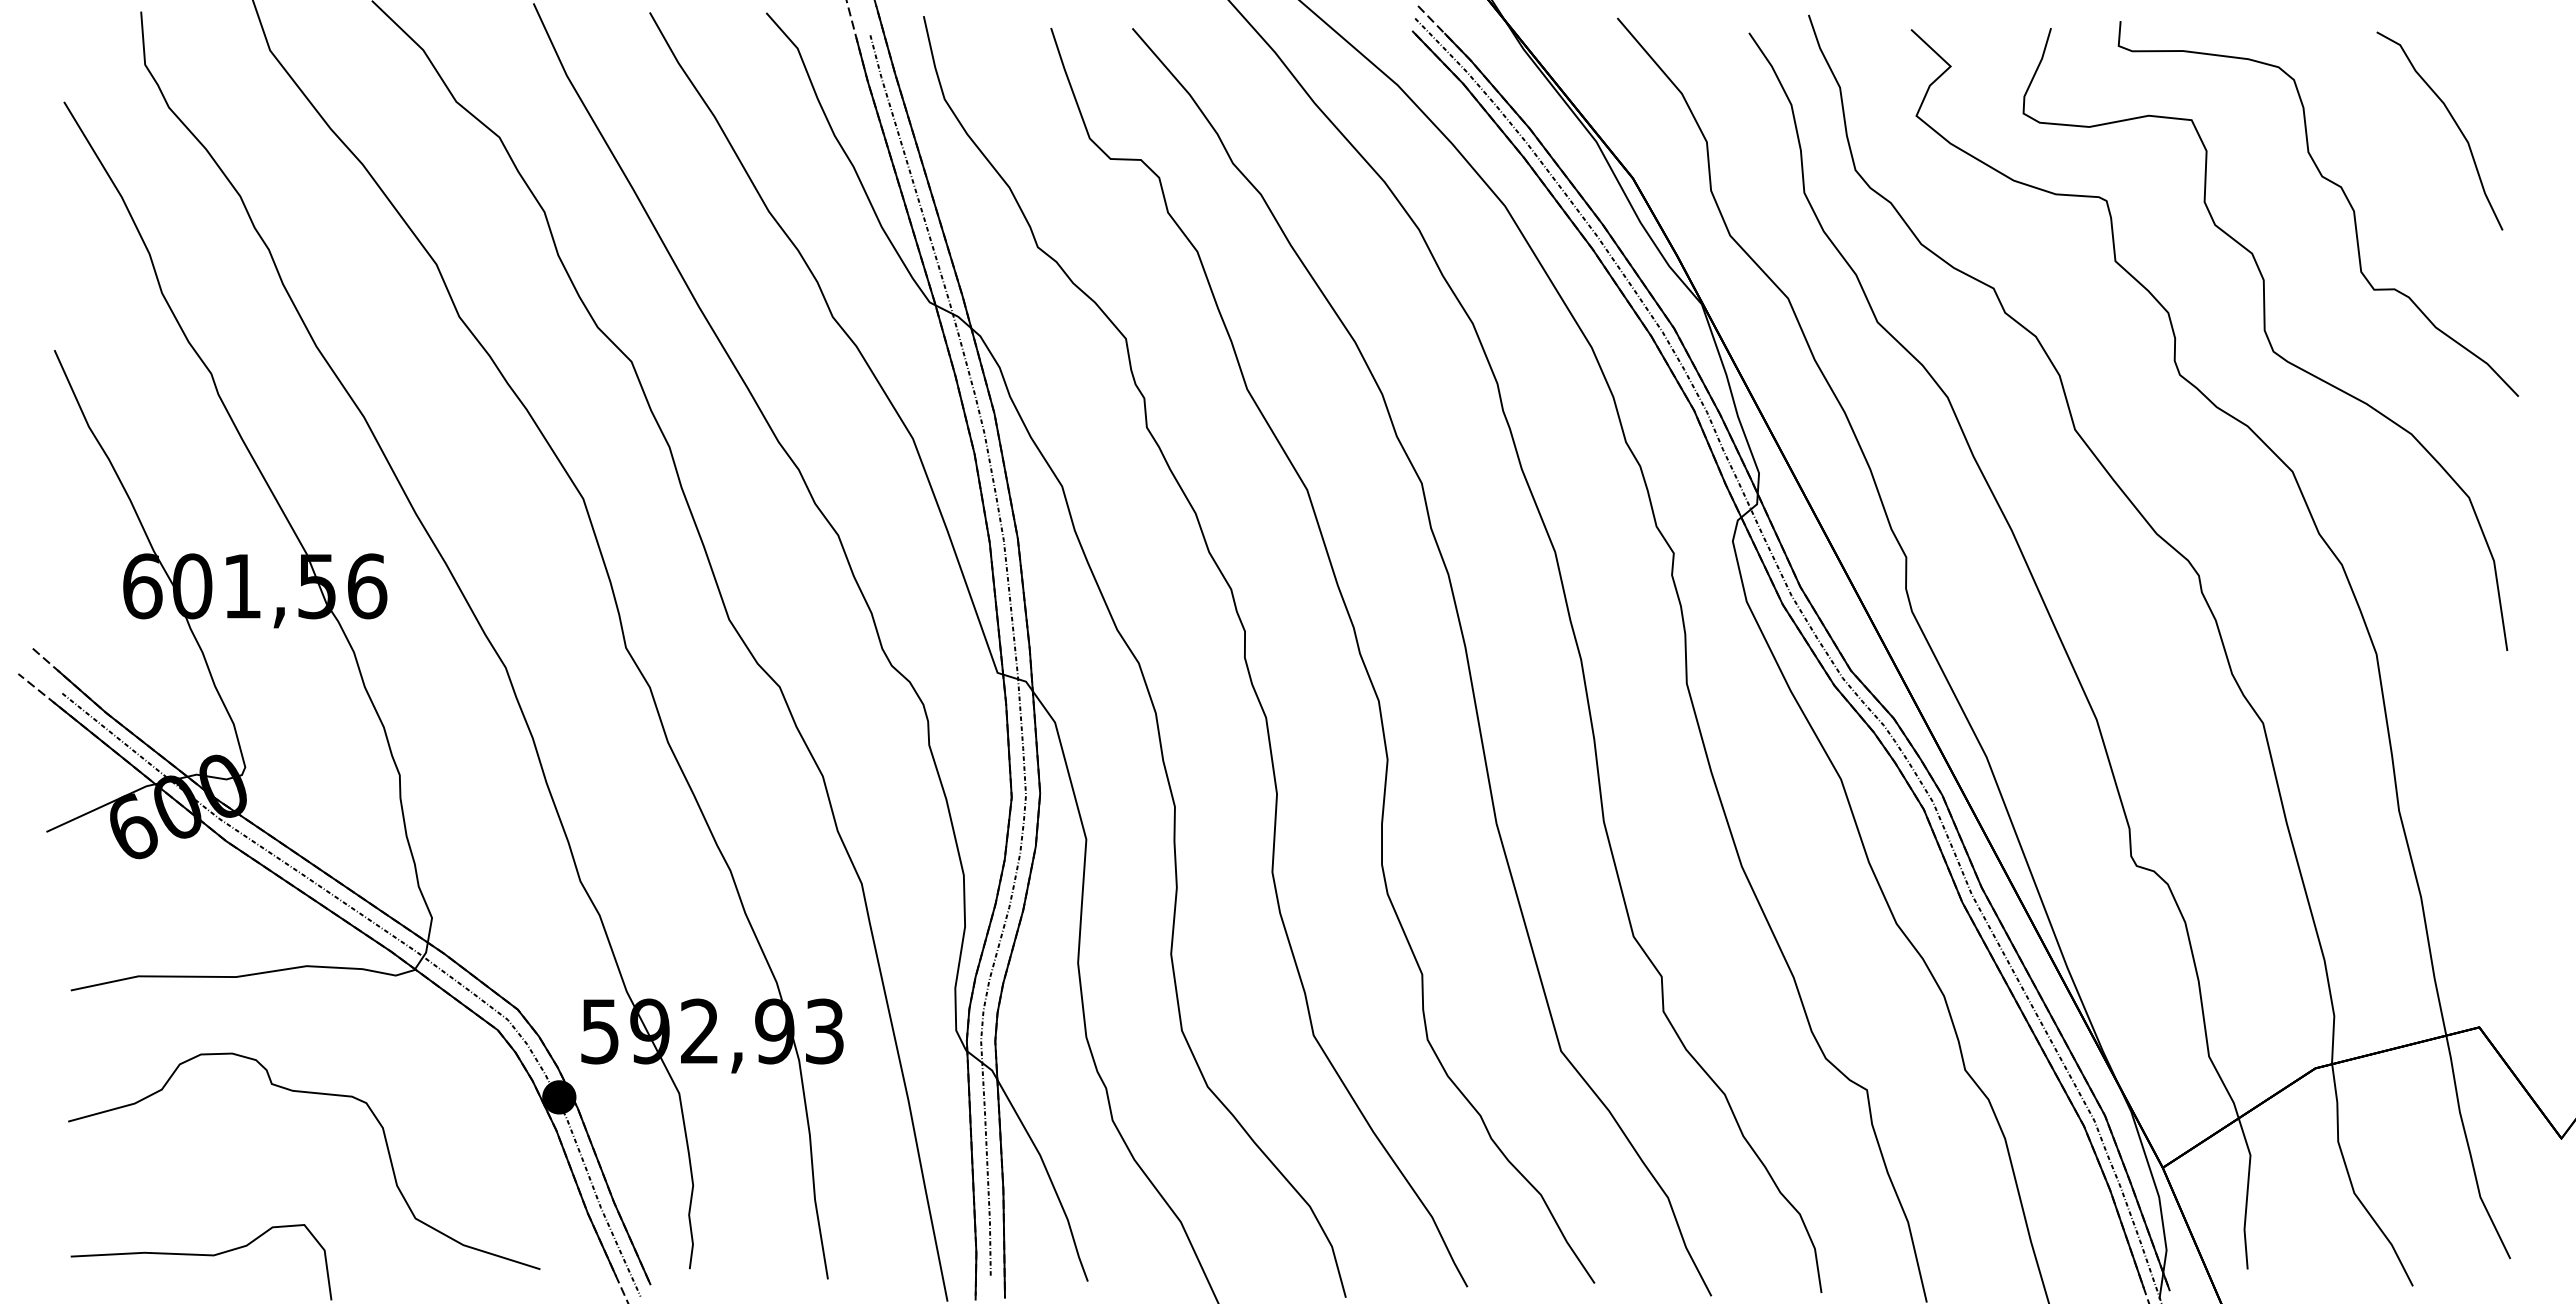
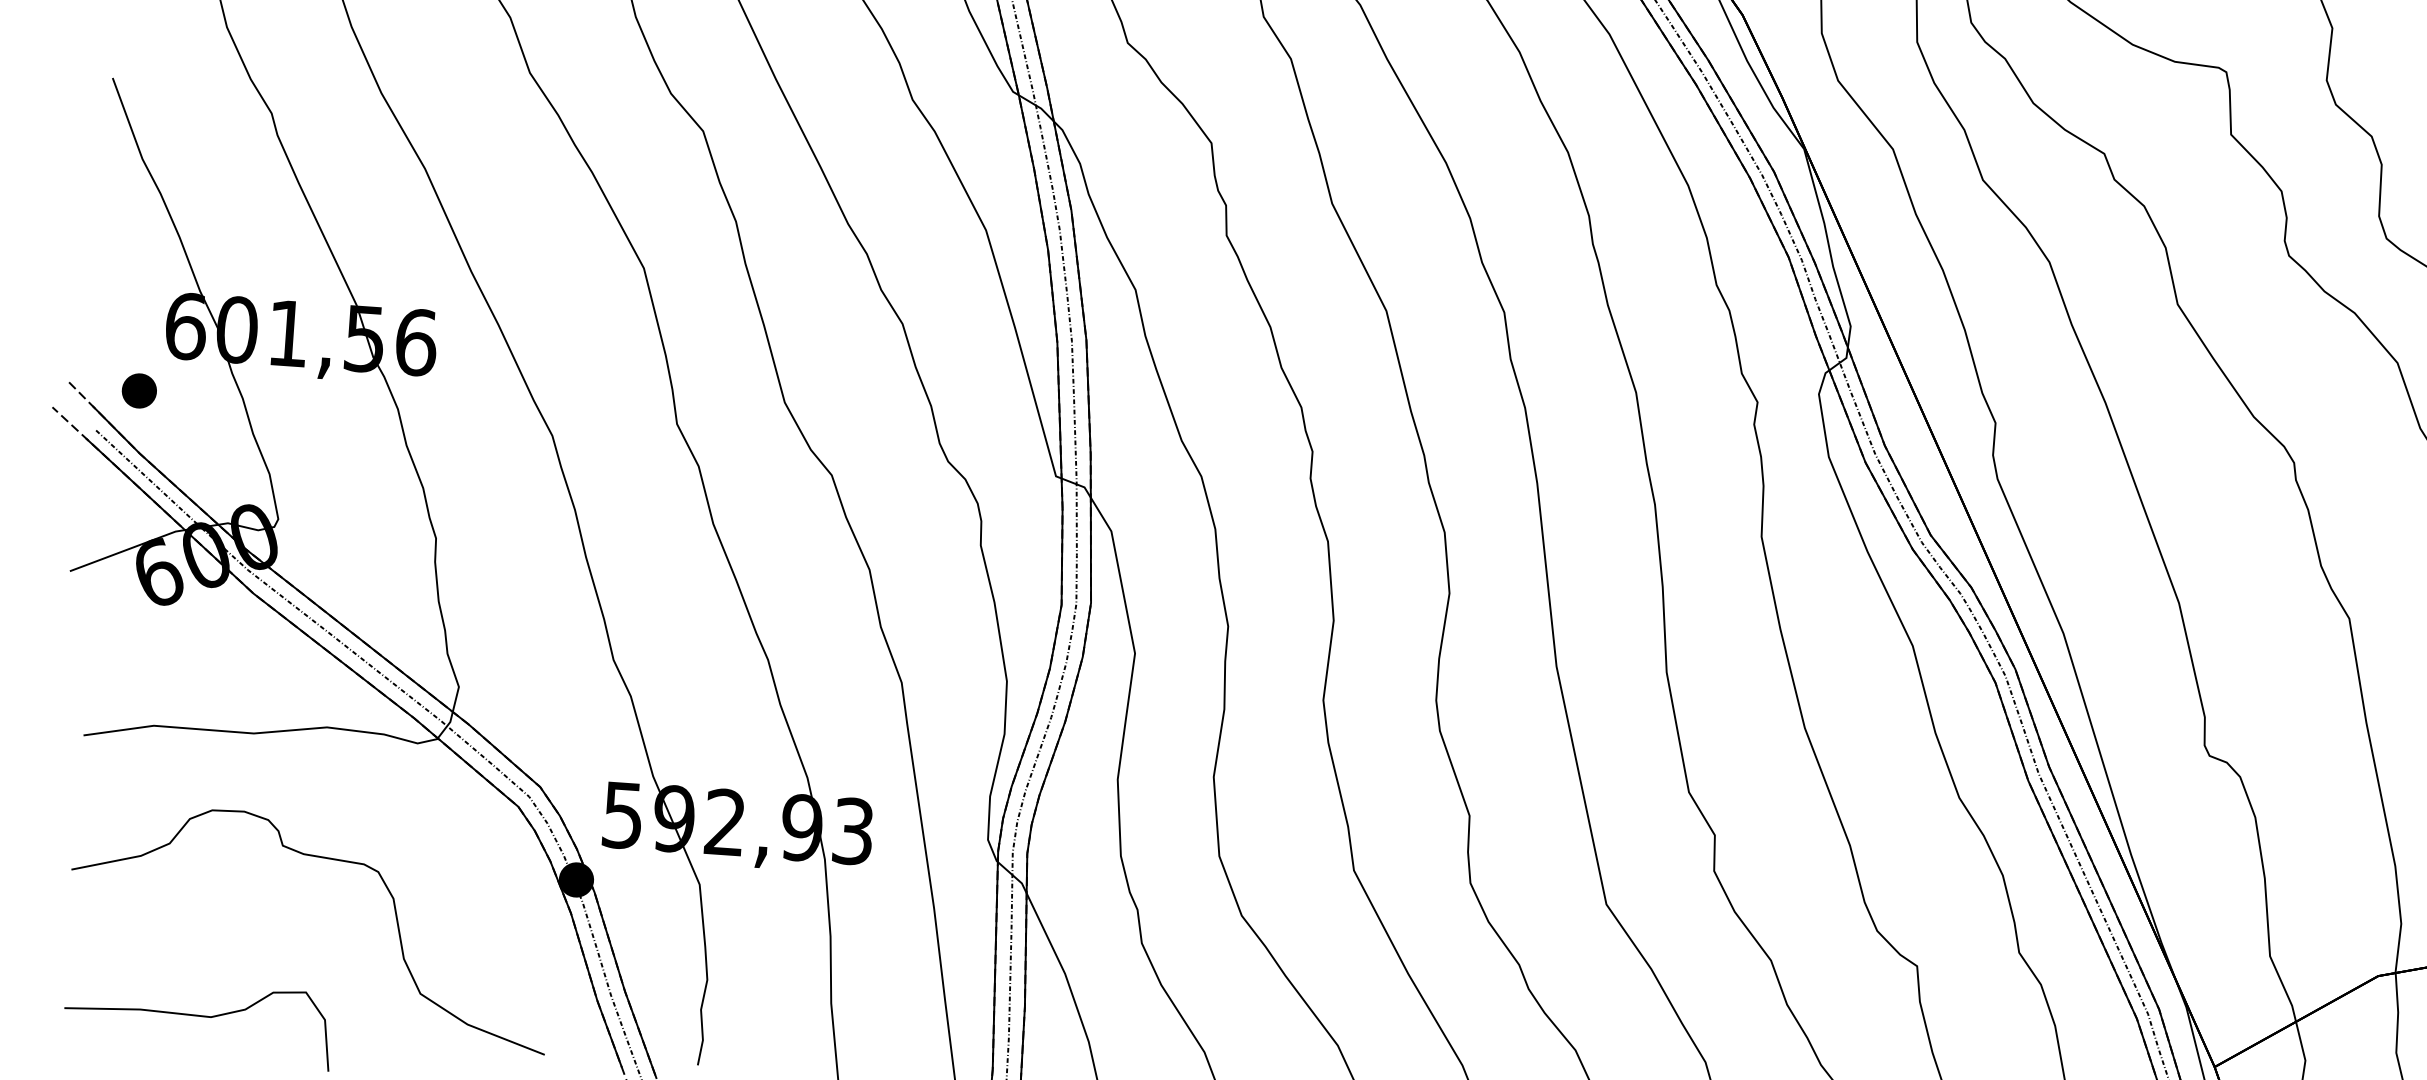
part: (101, 652) -> (139, 391), added

